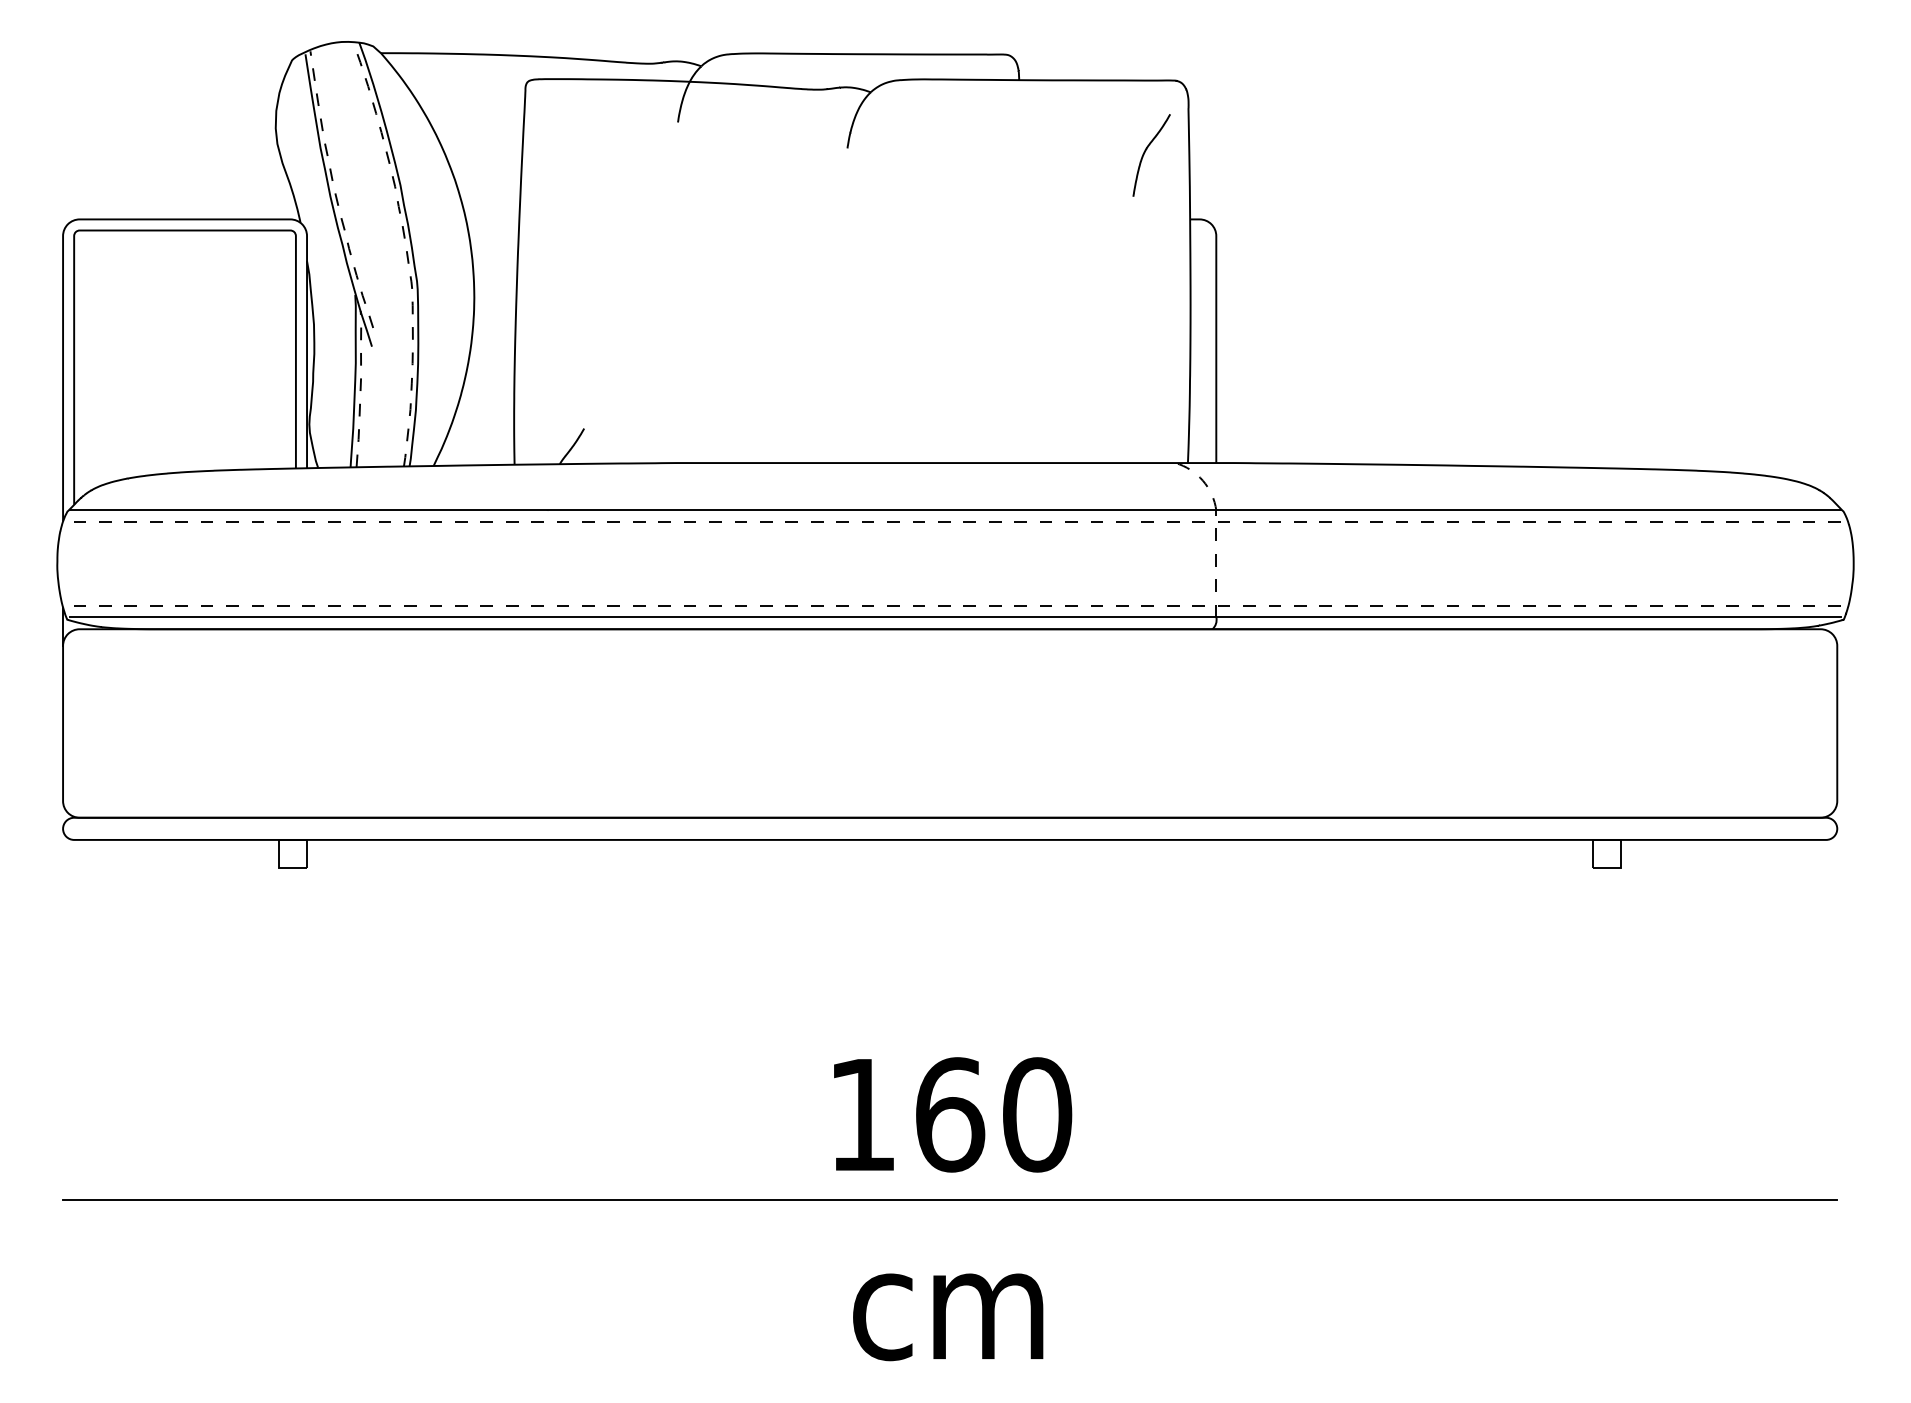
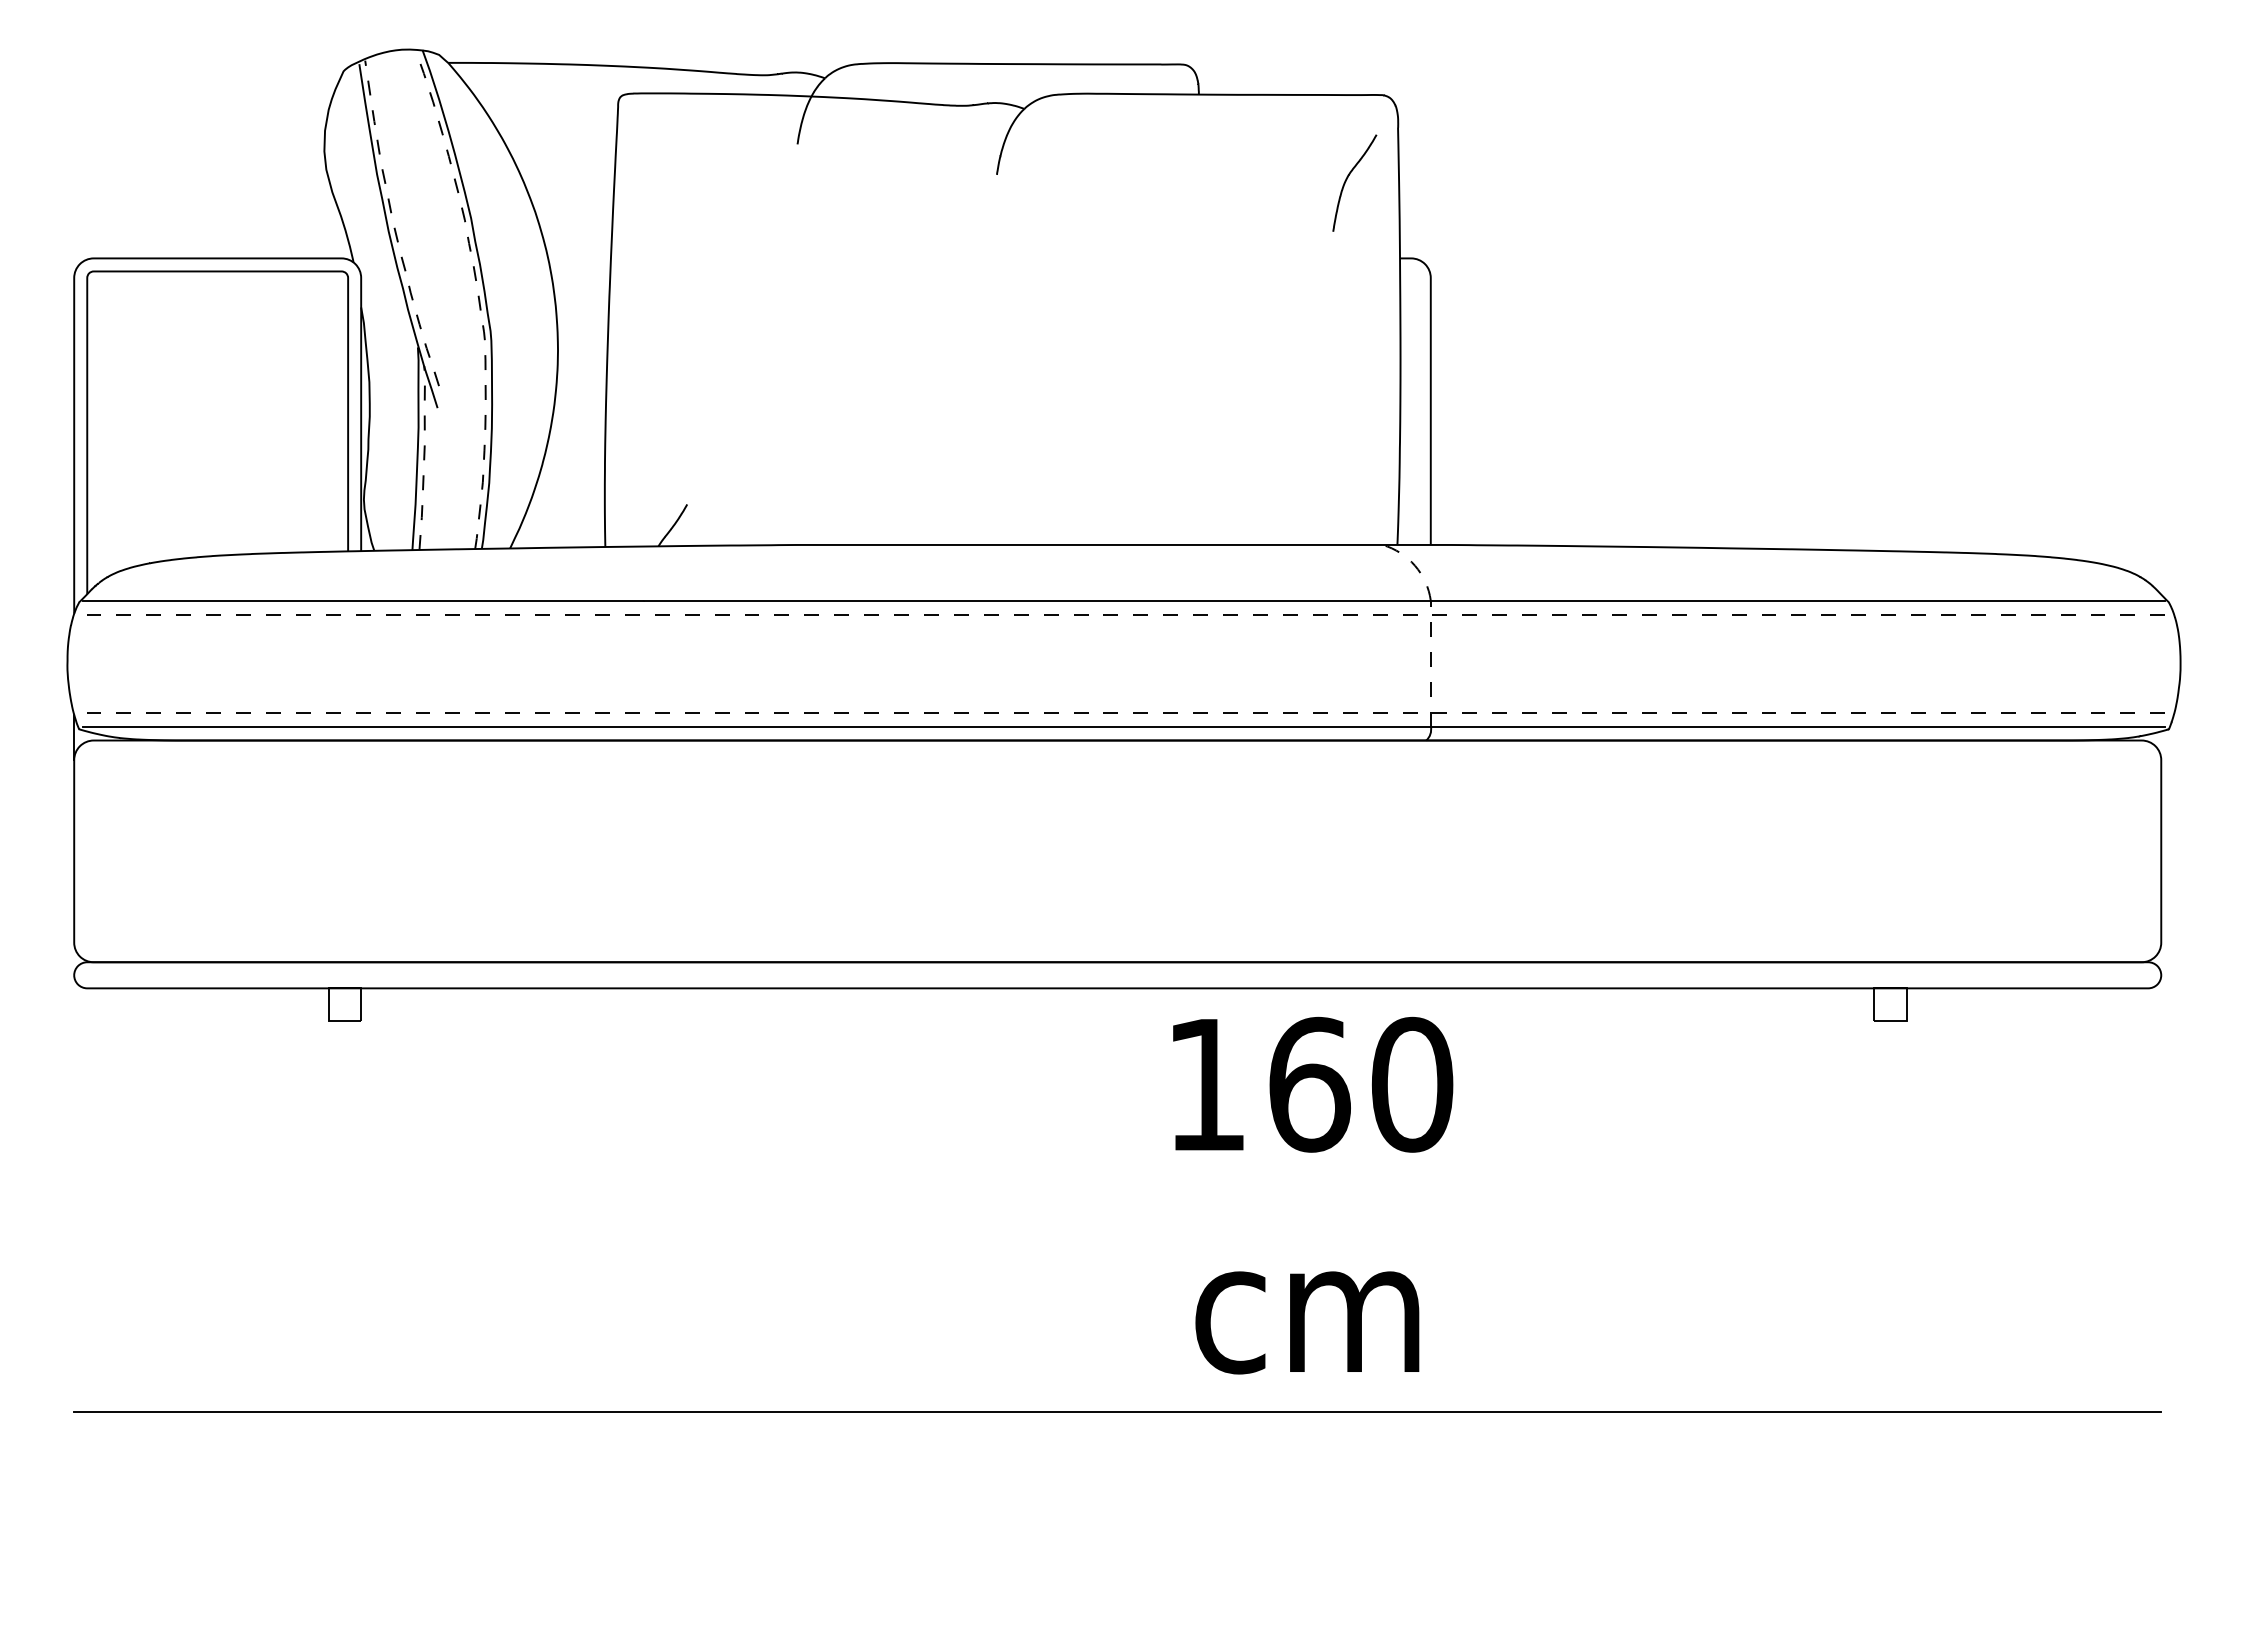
text: (953, 1209) -> (1313, 1195), moved

